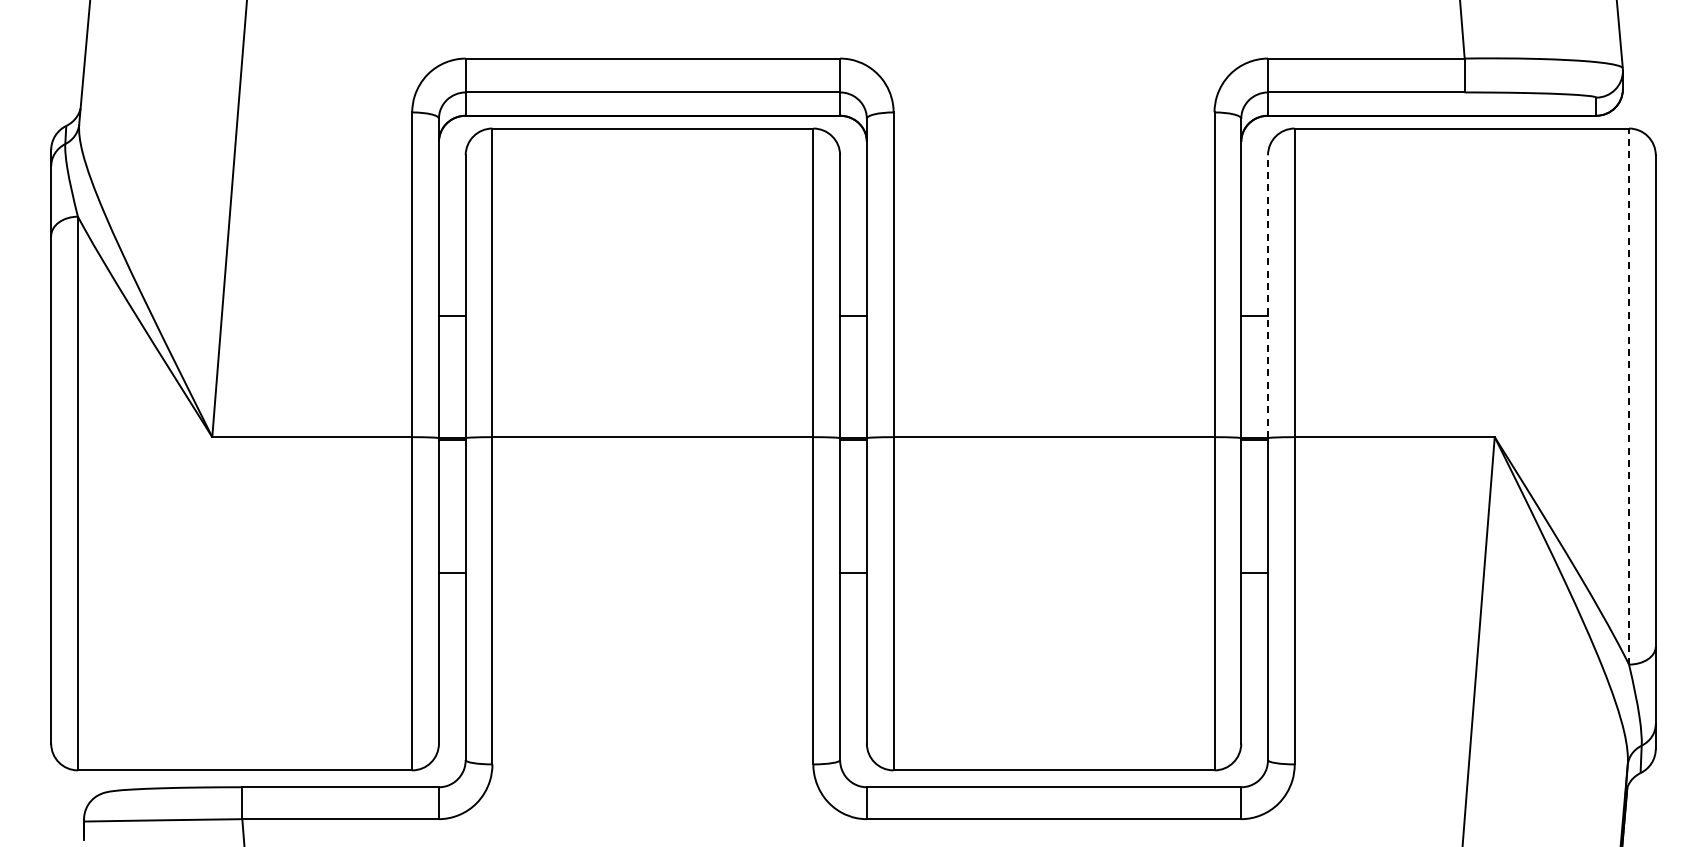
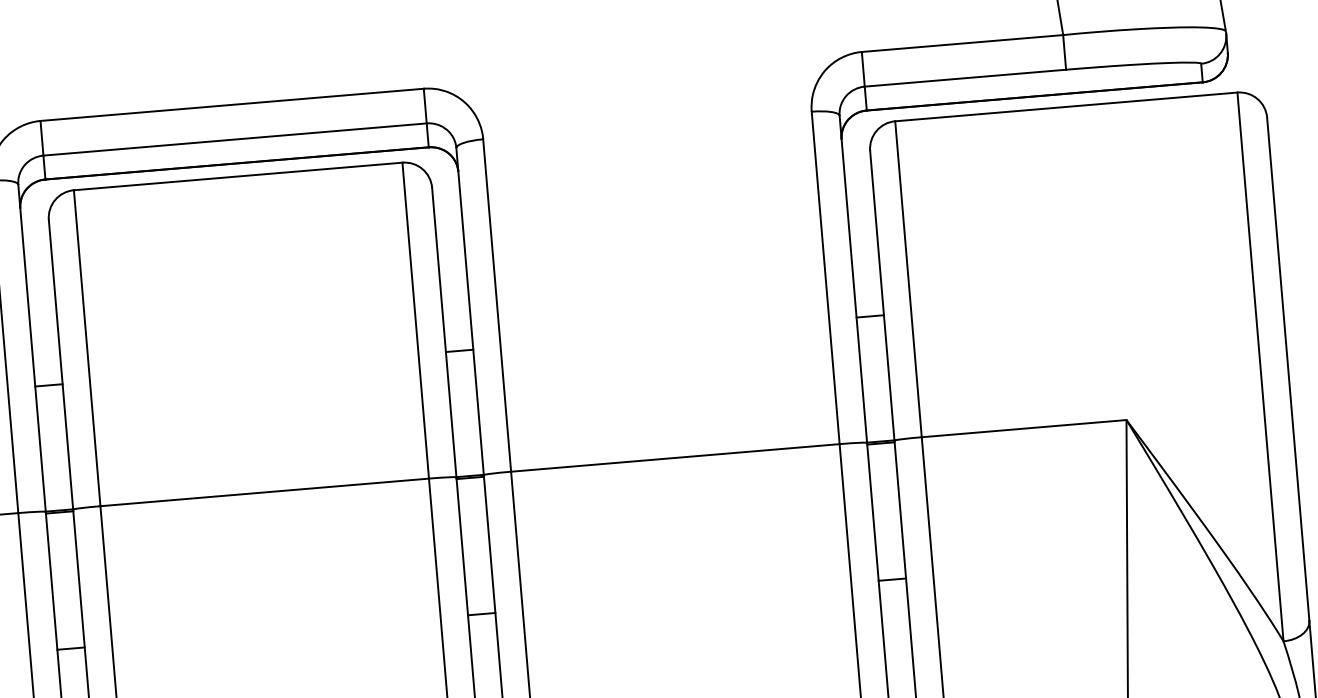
line: (1268, 296) -> (882, 295), dashed -> solid
line: (1629, 396) -> (1260, 366), dashed -> solid

